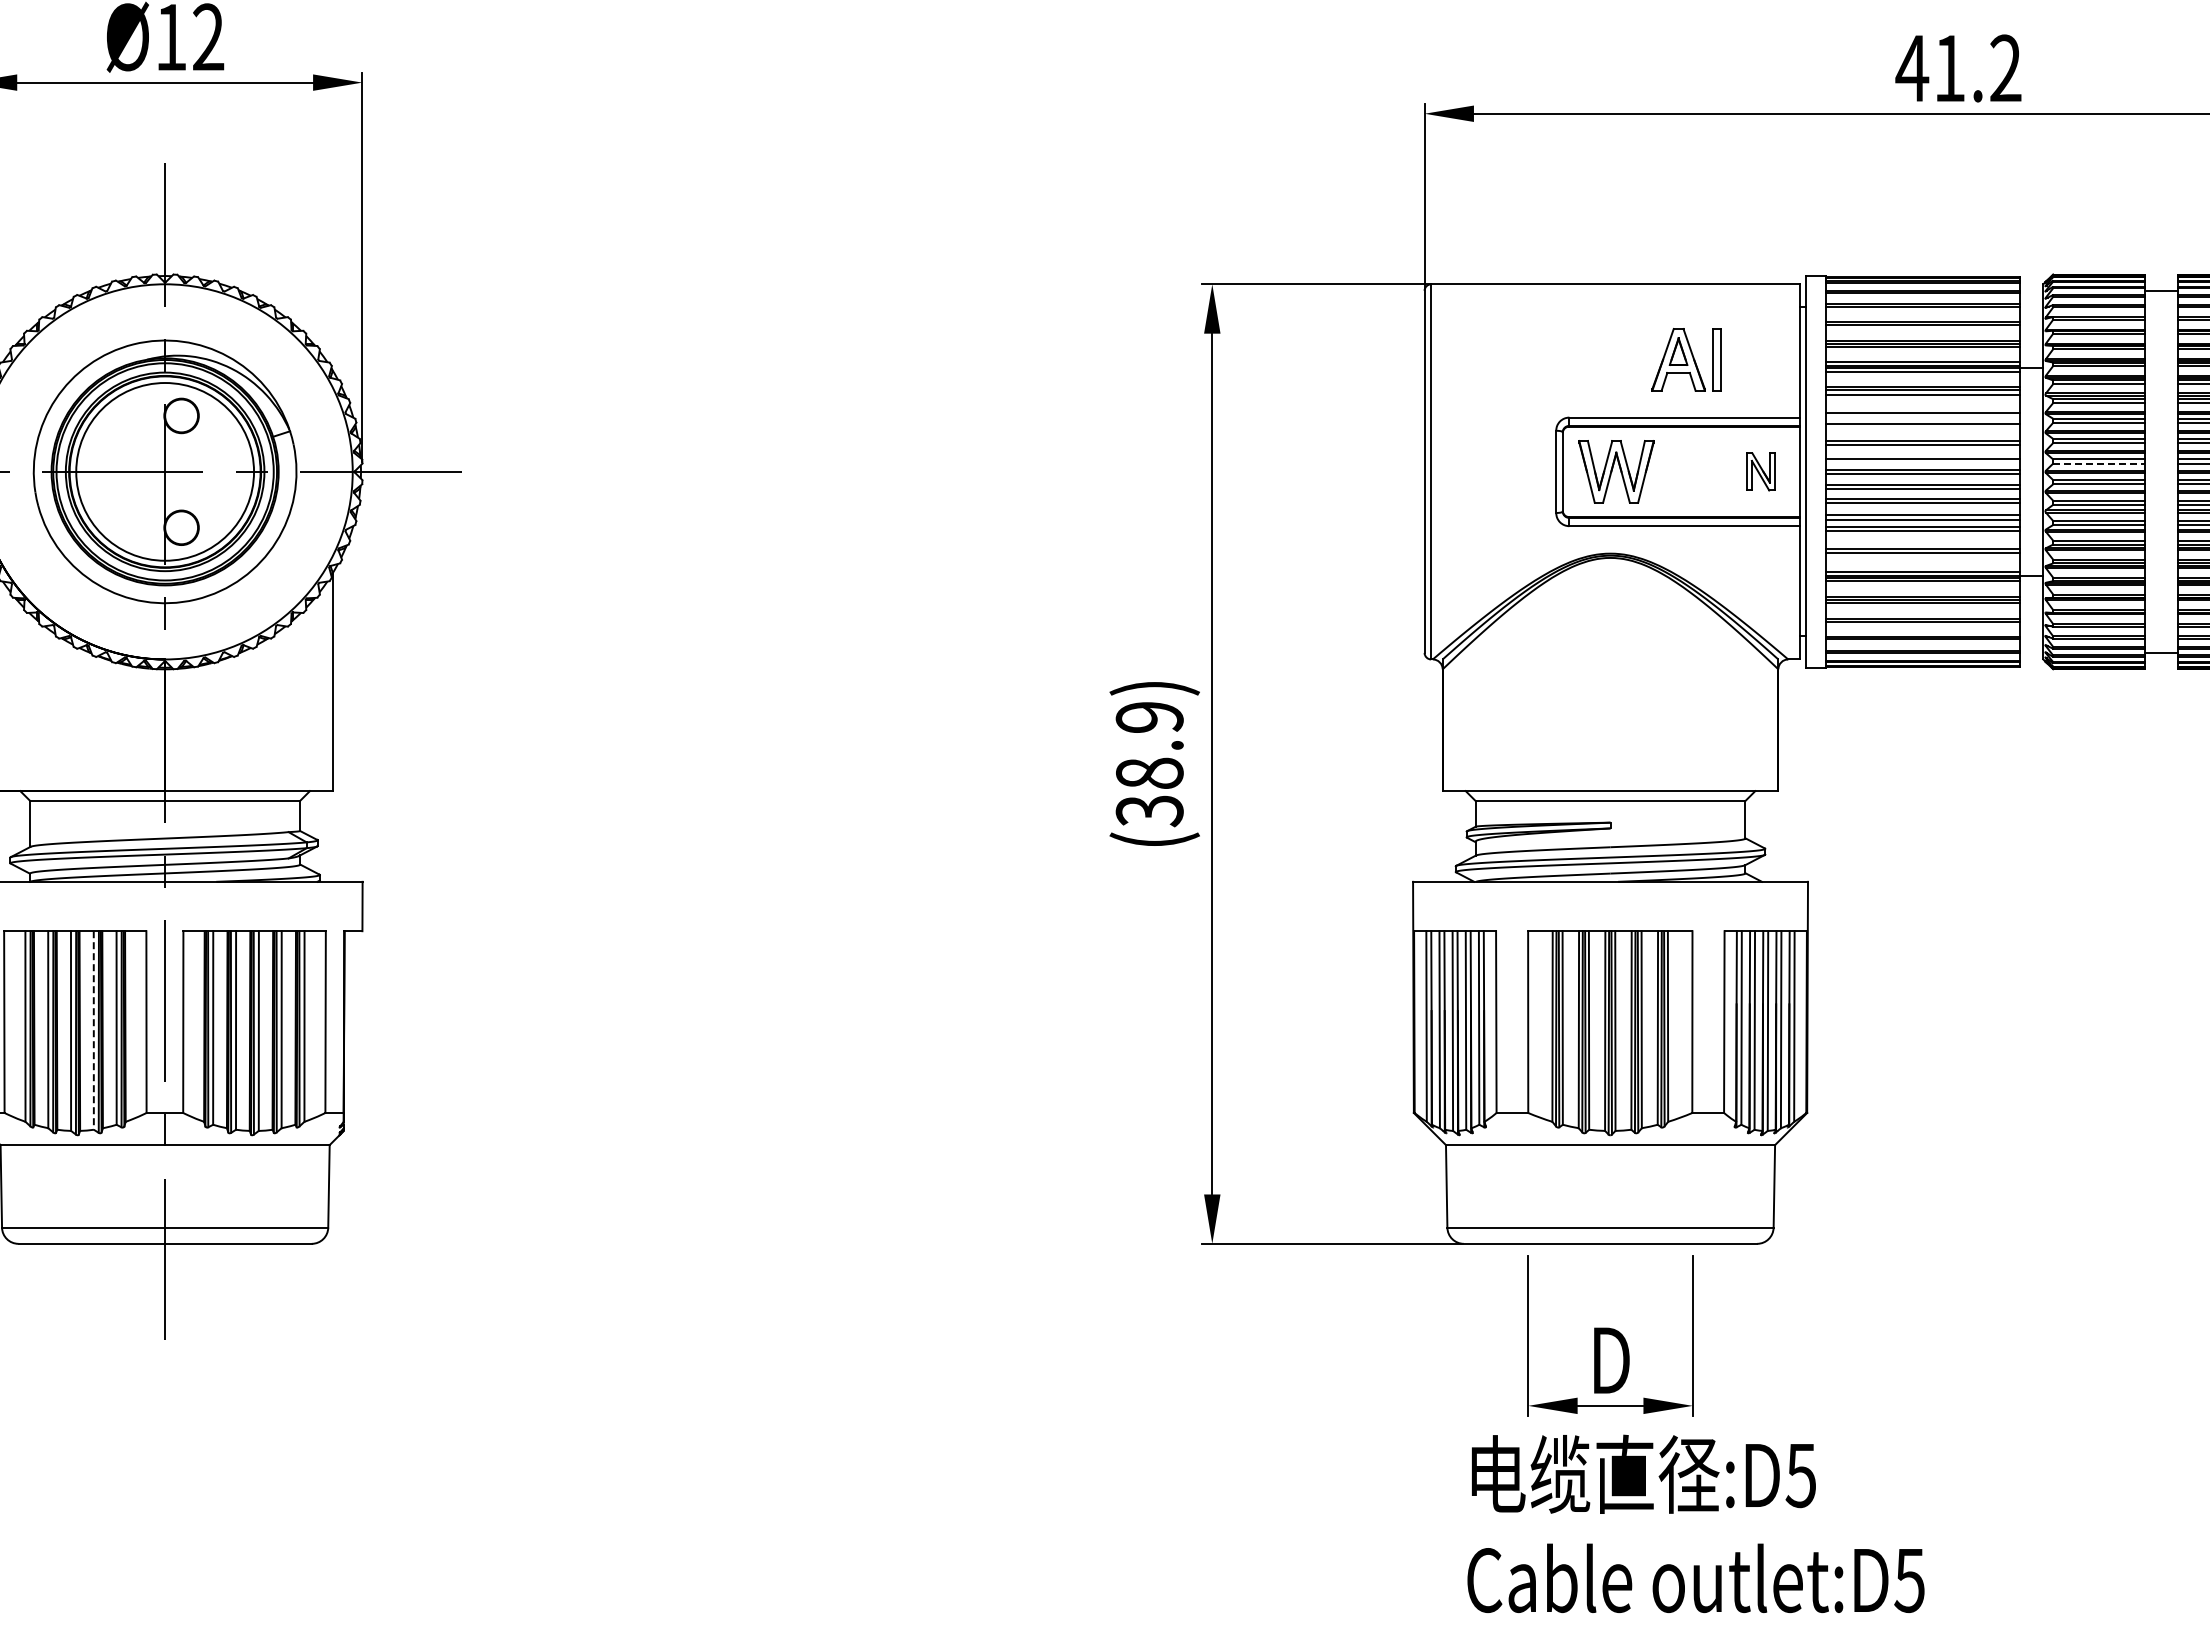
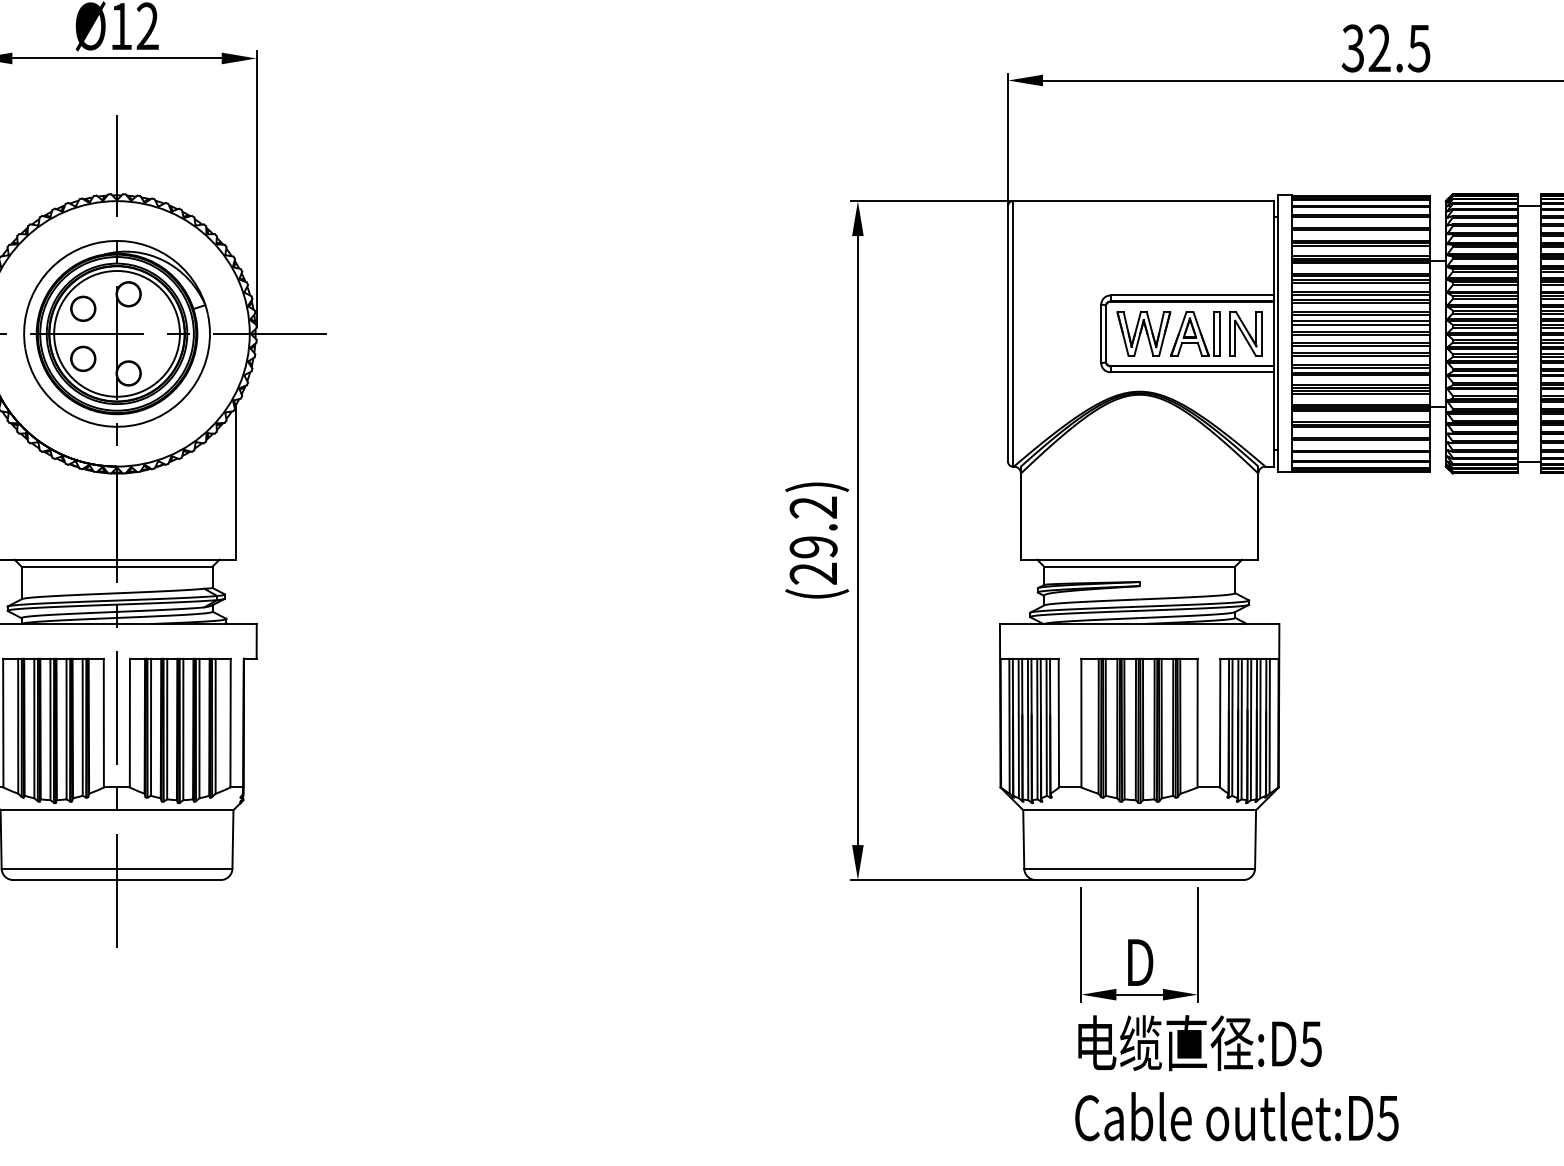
text: (1958, 68) -> (1385, 48), 41.2 -> 32.5
part: (1686, 359) -> (1195, 333), moved
line: (1923, 399) -> (1361, 282), added
line: (1923, 417) -> (1361, 295), added
line: (1923, 428) -> (1361, 303), added
circle: (117, 436) -> (83, 308), added
line: (1923, 454) -> (1361, 321), added
line: (2099, 463) -> (1485, 327), dashed -> solid
part: (1760, 471) -> (1245, 333), size x1.67
circle: (117, 507) -> (83, 359), added
line: (1923, 544) -> (1361, 385), added
line: (1923, 557) -> (1361, 394), added
text: (1149, 764) -> (813, 540), (38.9) -> (29.2)
line: (93, 1030) -> (66, 729), dashed -> solid
text: (1695, 1523) -> (1236, 1077), moved

